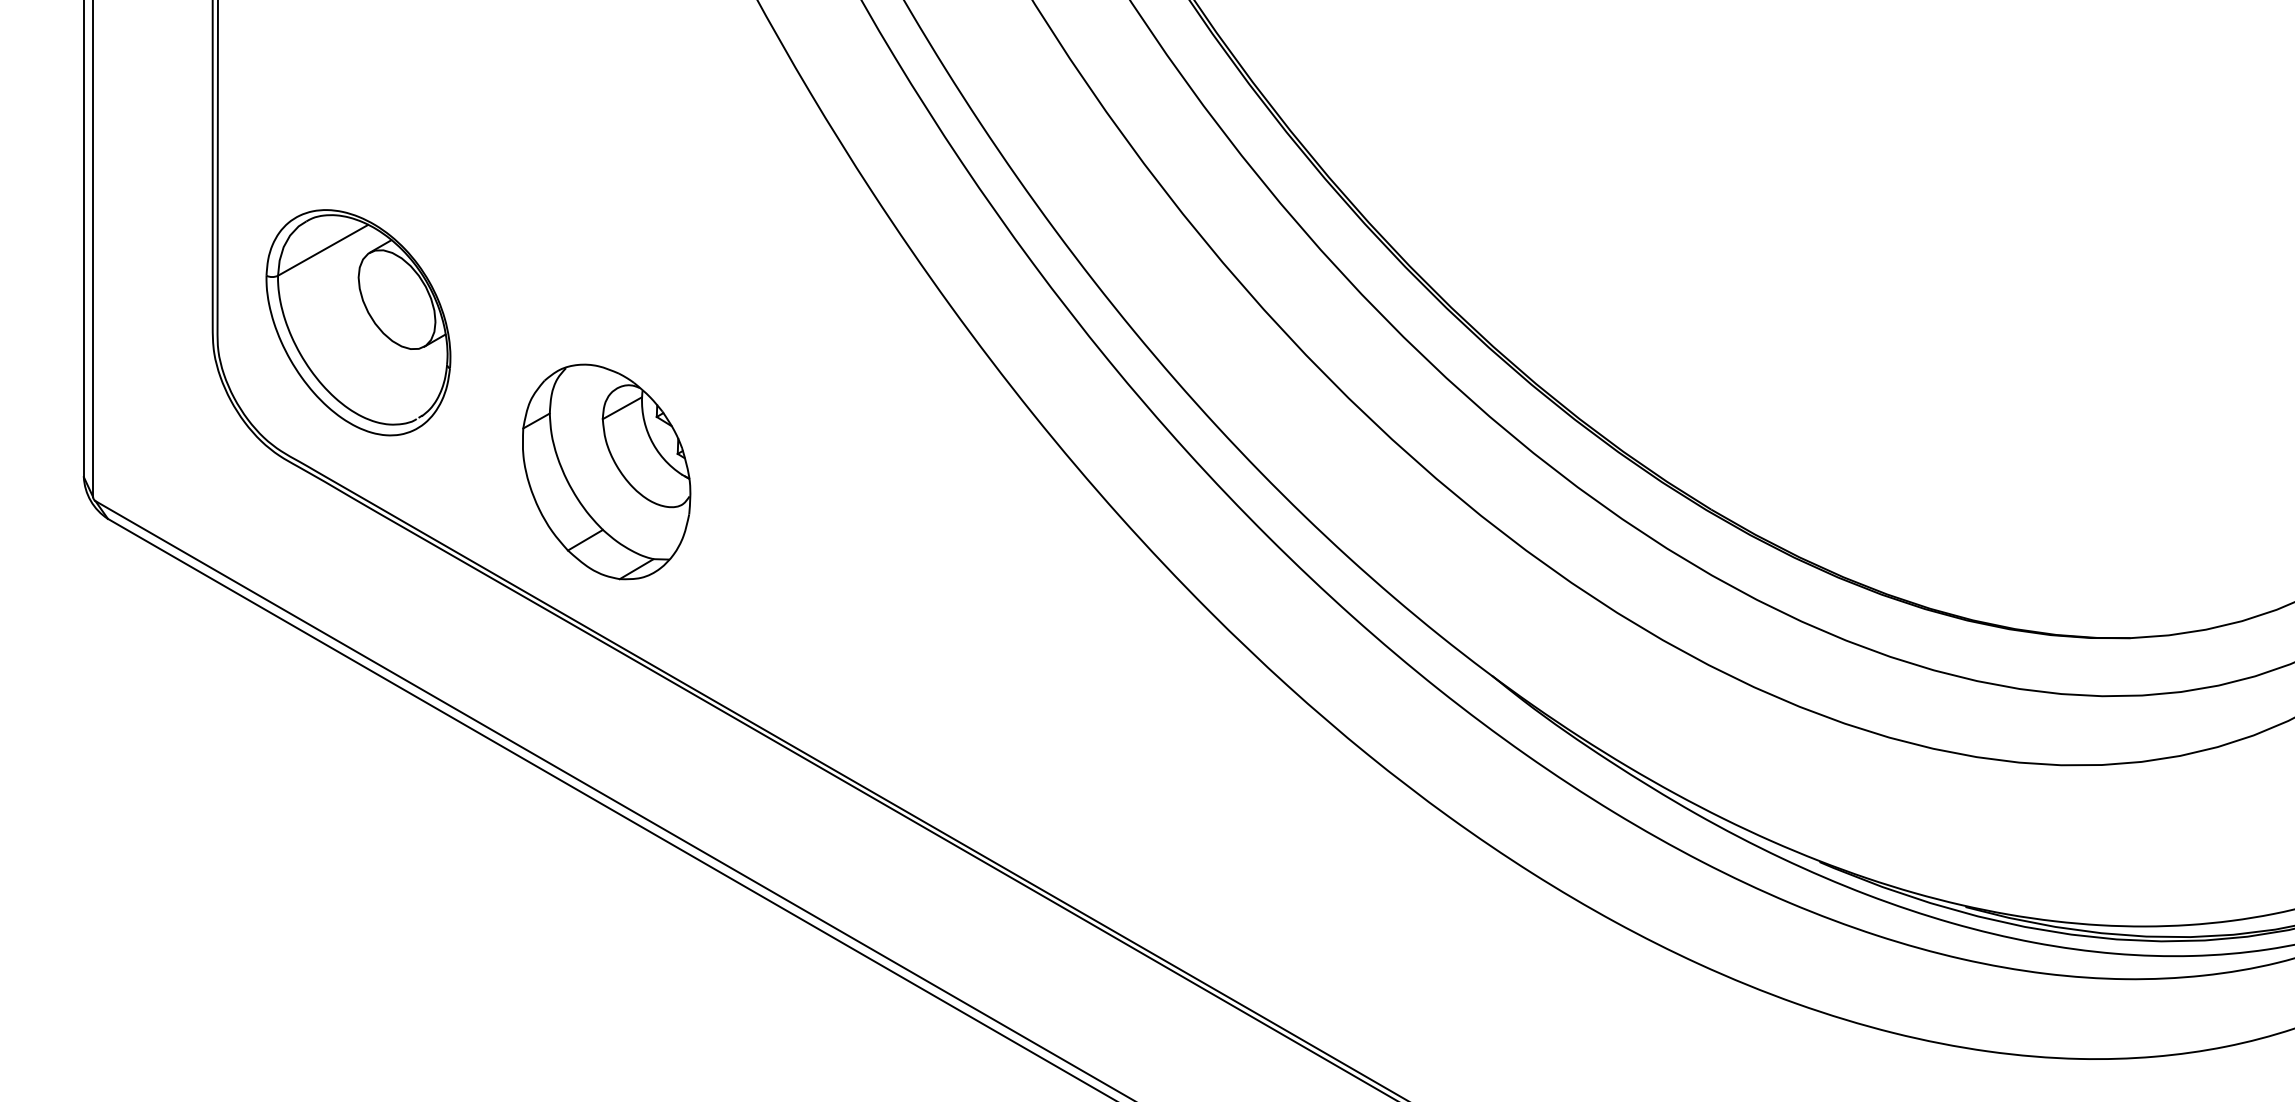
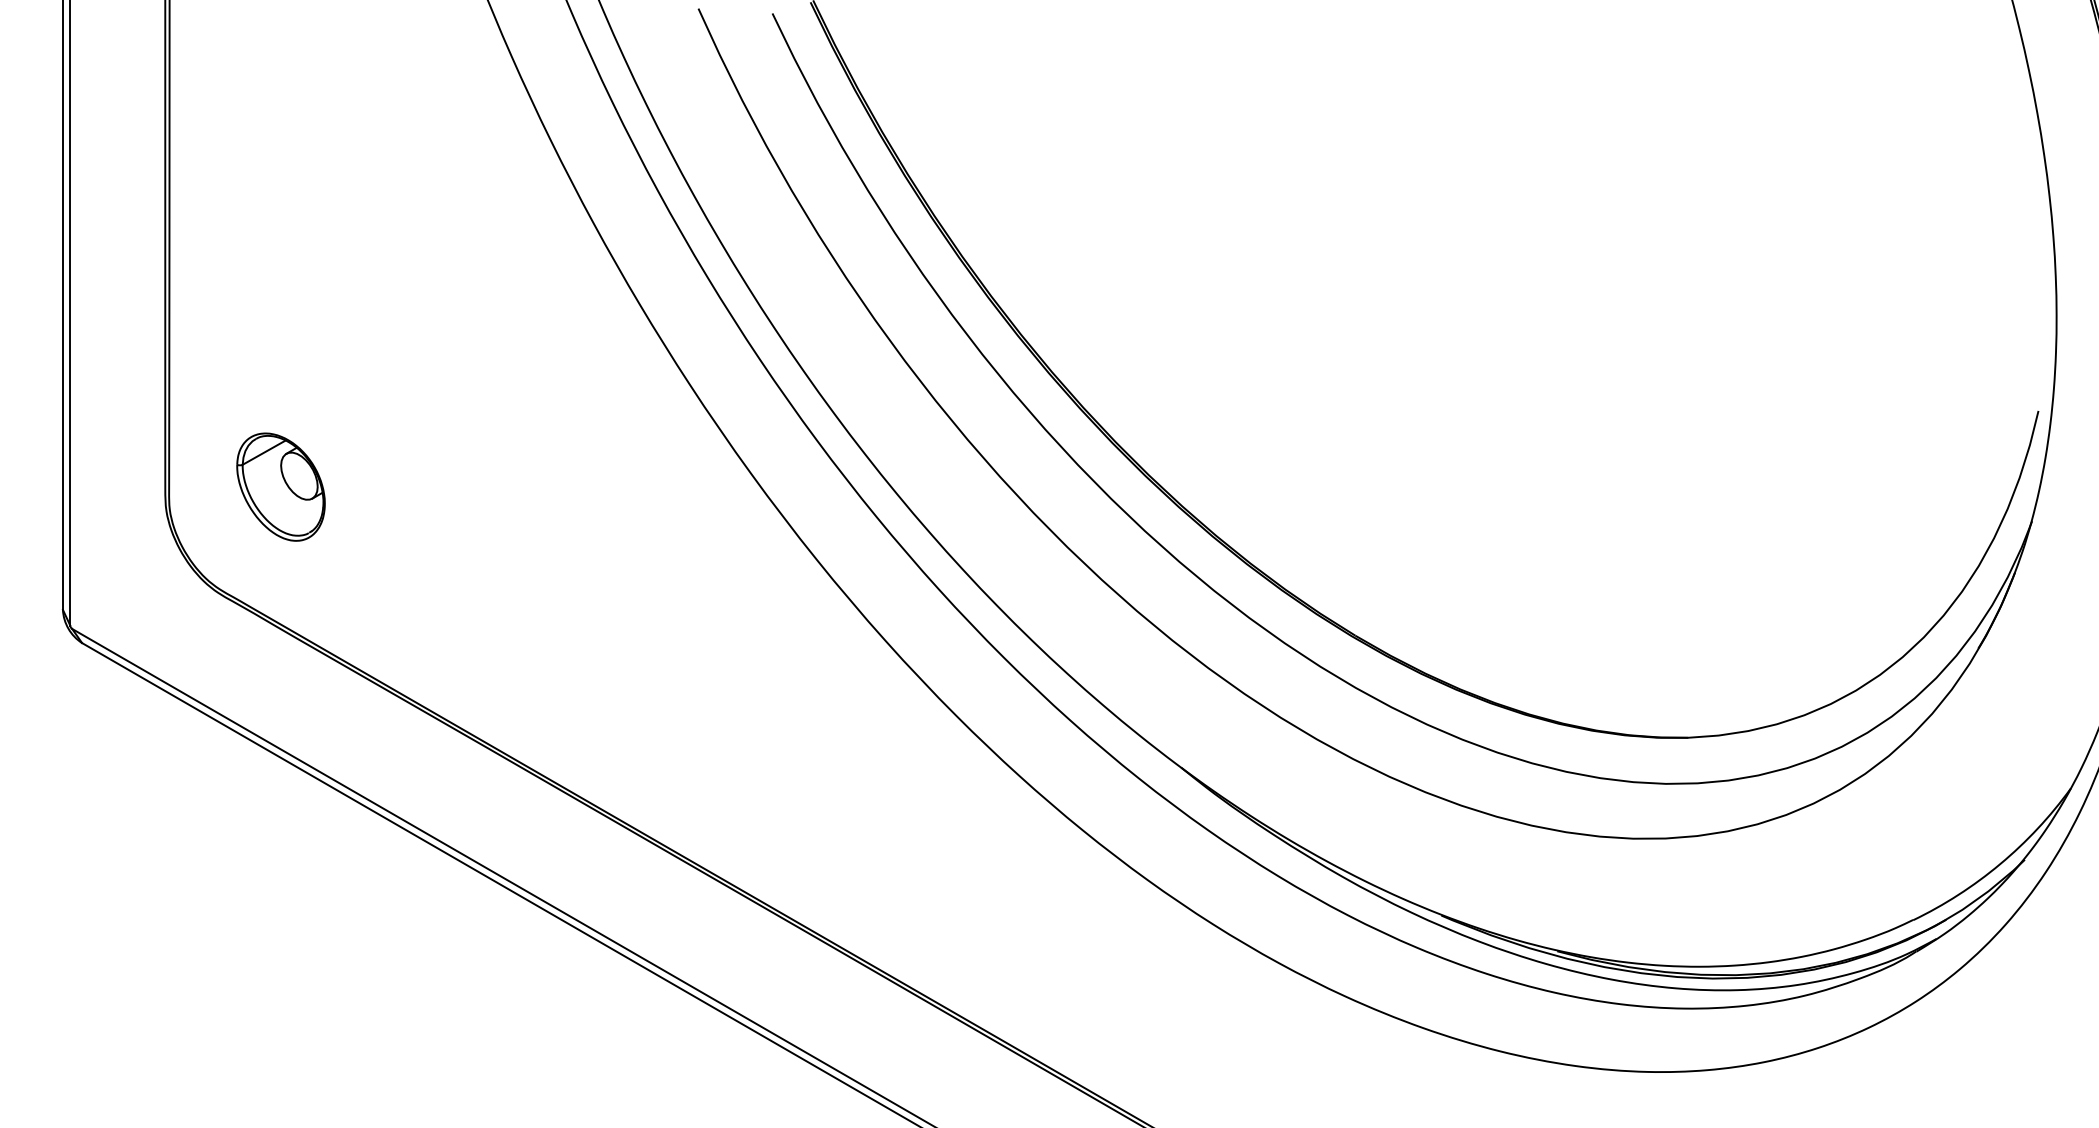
part: (357, 321) -> (280, 486), size x0.6
part: (605, 471) -> (477, 605), removed

